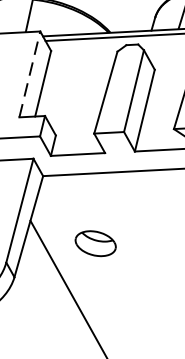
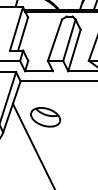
line: (29, 73) -> (16, 28), dashed -> solid
part: (95, 243) -> (45, 117), size x1.43

